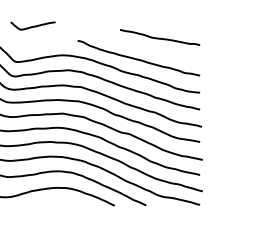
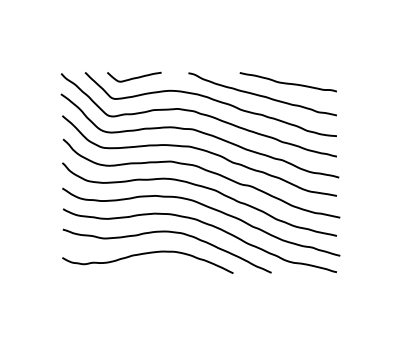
curve: (33, 26) -> (134, 77), moved
curve: (159, 37) -> (287, 82), moved

